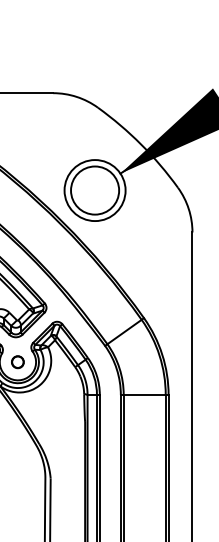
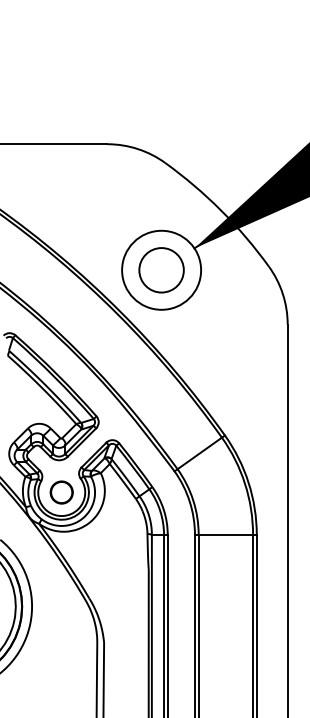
circle: (95, 190) -> (161, 270), size x0.71
circle: (17, 362) -> (61, 492), size x1.43

